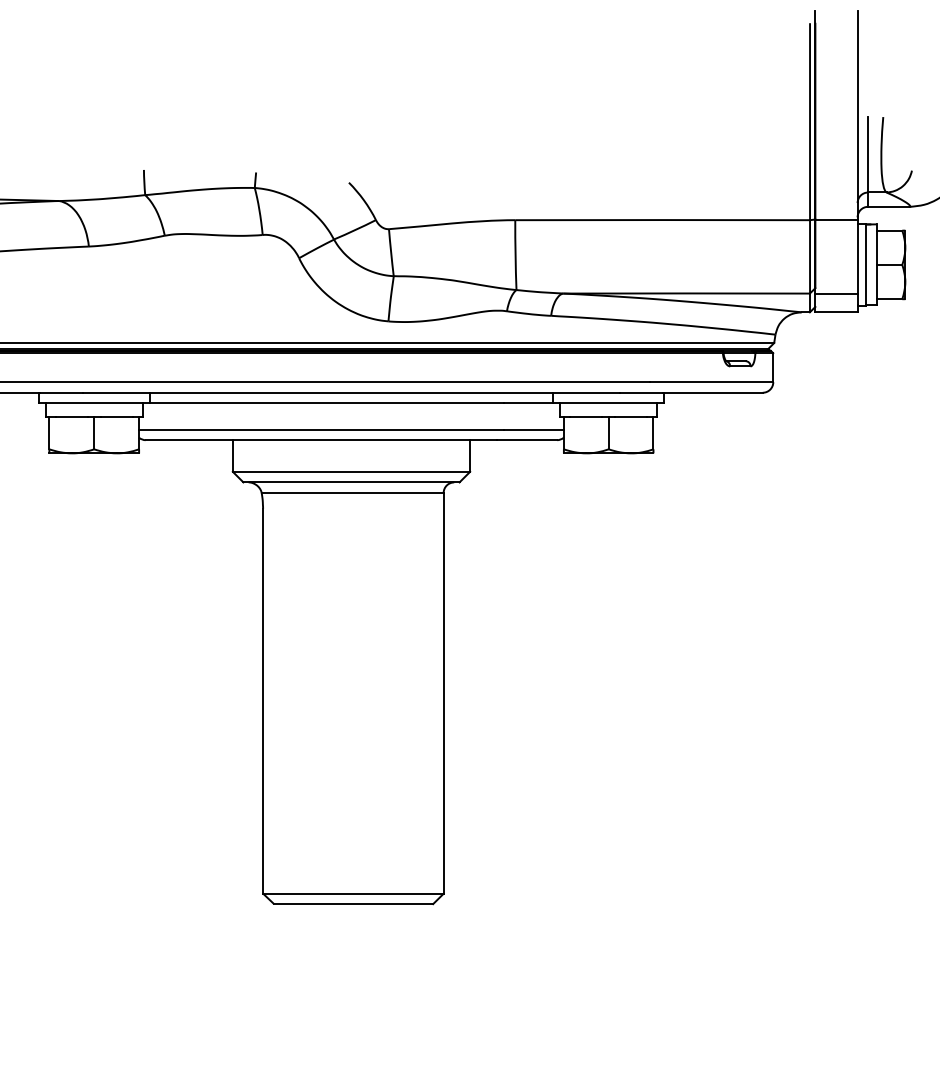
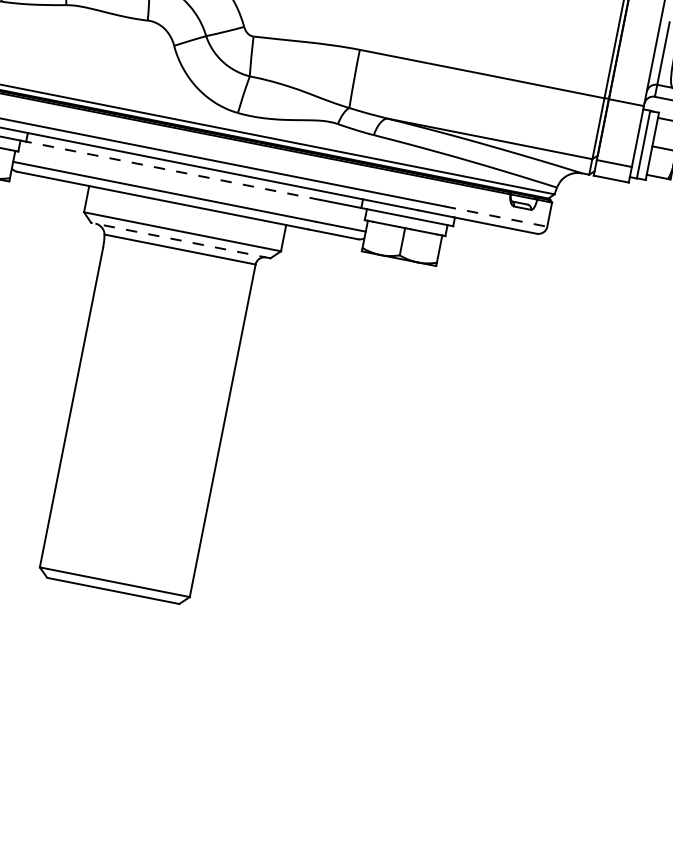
line: (711, 382) -> (496, 216), solid -> dashed
line: (326, 403) -> (173, 170), solid -> dashed
line: (351, 482) -> (180, 240), solid -> dashed

